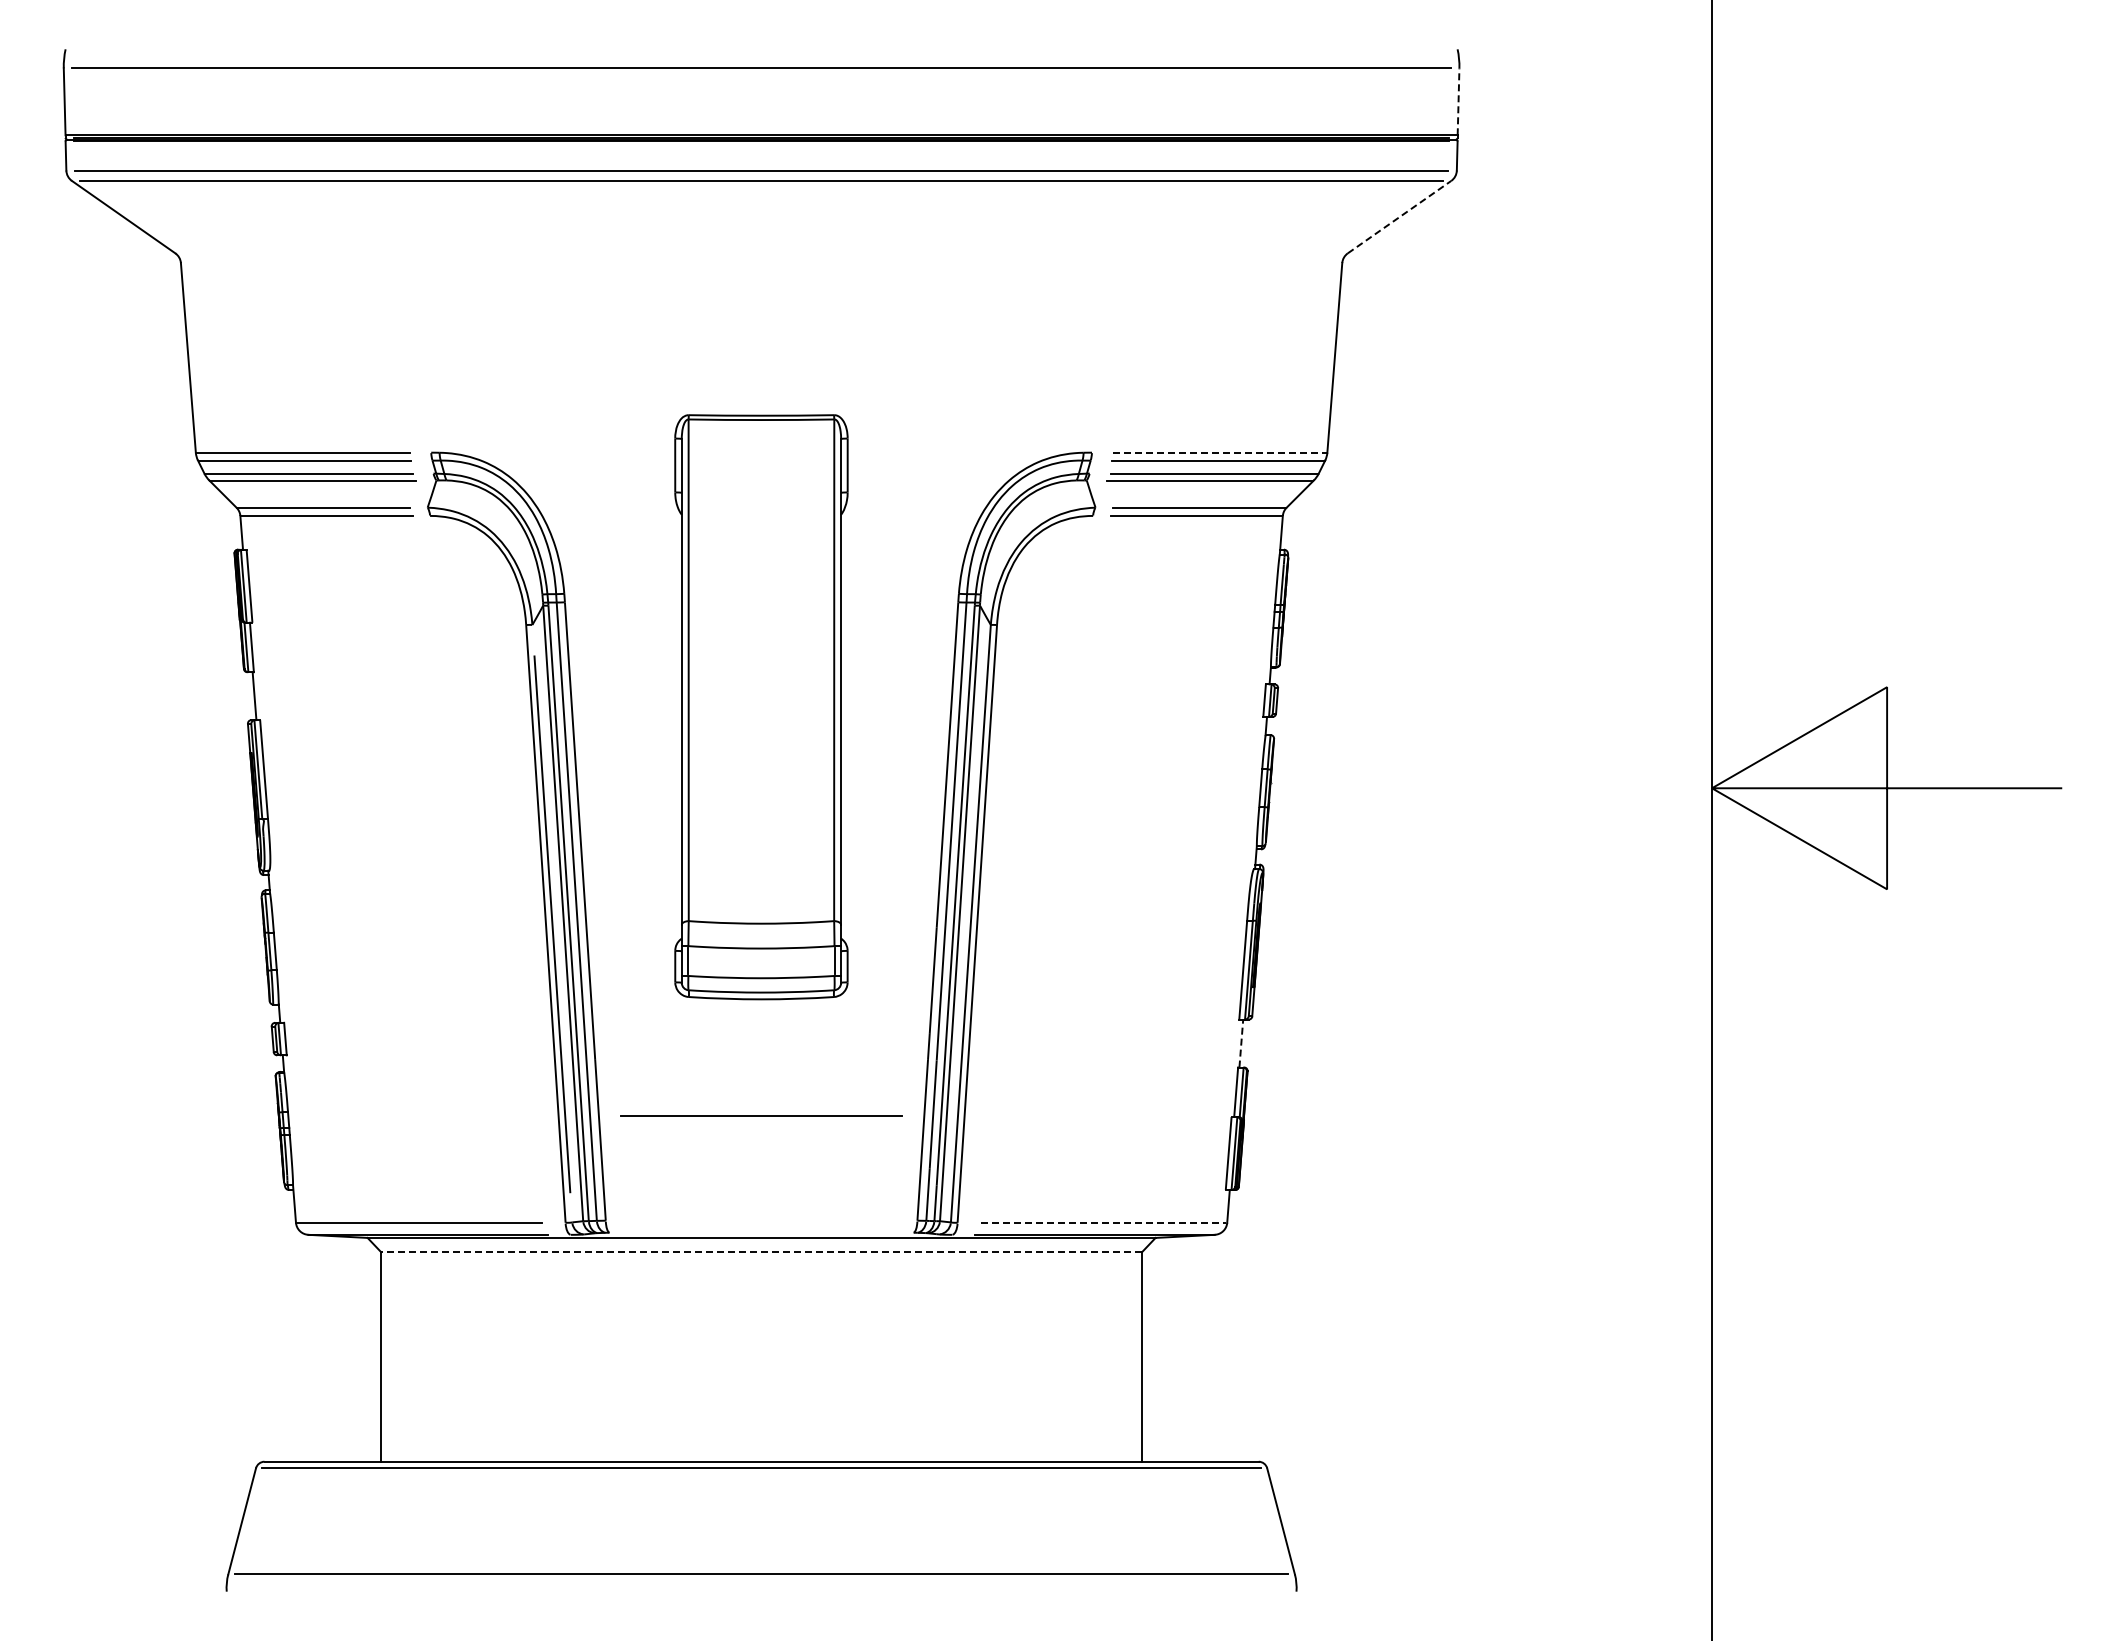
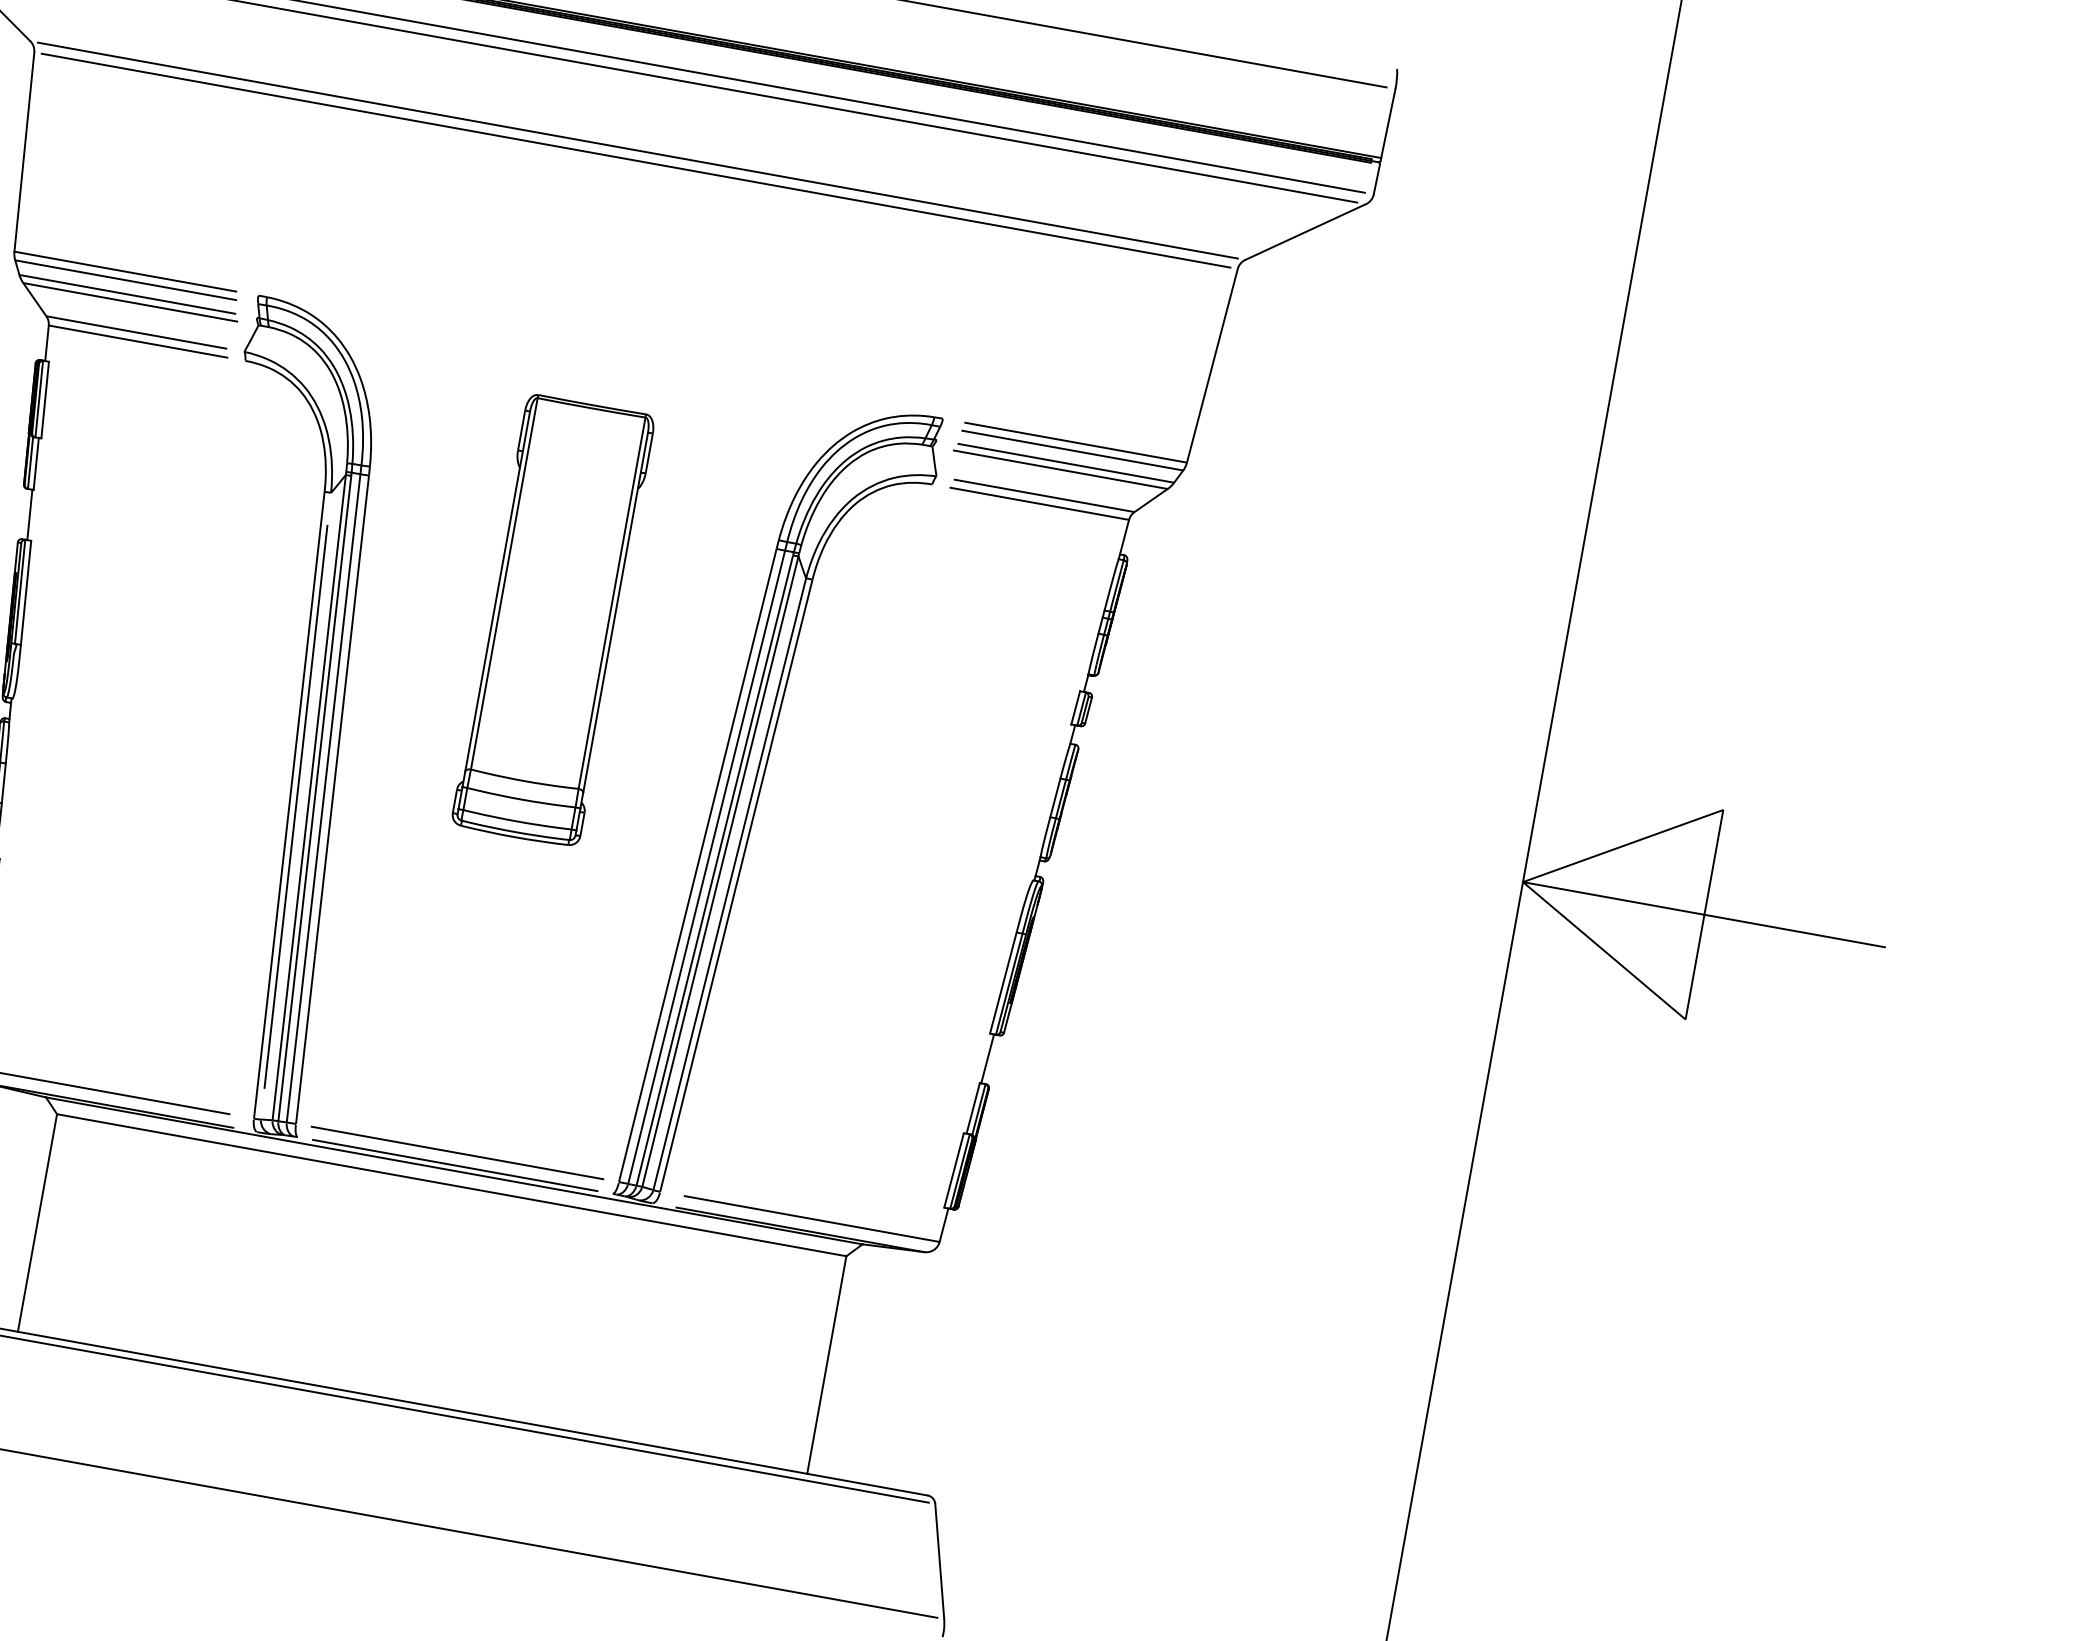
line: (1458, 101) -> (1388, 123), dashed -> solid
line: (1399, 216) -> (1305, 231), dashed -> solid
line: (761, 253) -> (637, 150), added
line: (761, 263) -> (635, 161), added
line: (1220, 452) -> (1076, 442), dashed -> solid
part: (761, 706) -> (553, 620), size x0.71
line: (1241, 1043) -> (987, 1058), dashed -> solid
line: (761, 1115) -> (457, 1152), moved
line: (1103, 1222) -> (811, 1218), dashed -> solid
line: (761, 1232) -> (455, 1165), added
line: (761, 1251) -> (451, 1184), dashed -> solid

